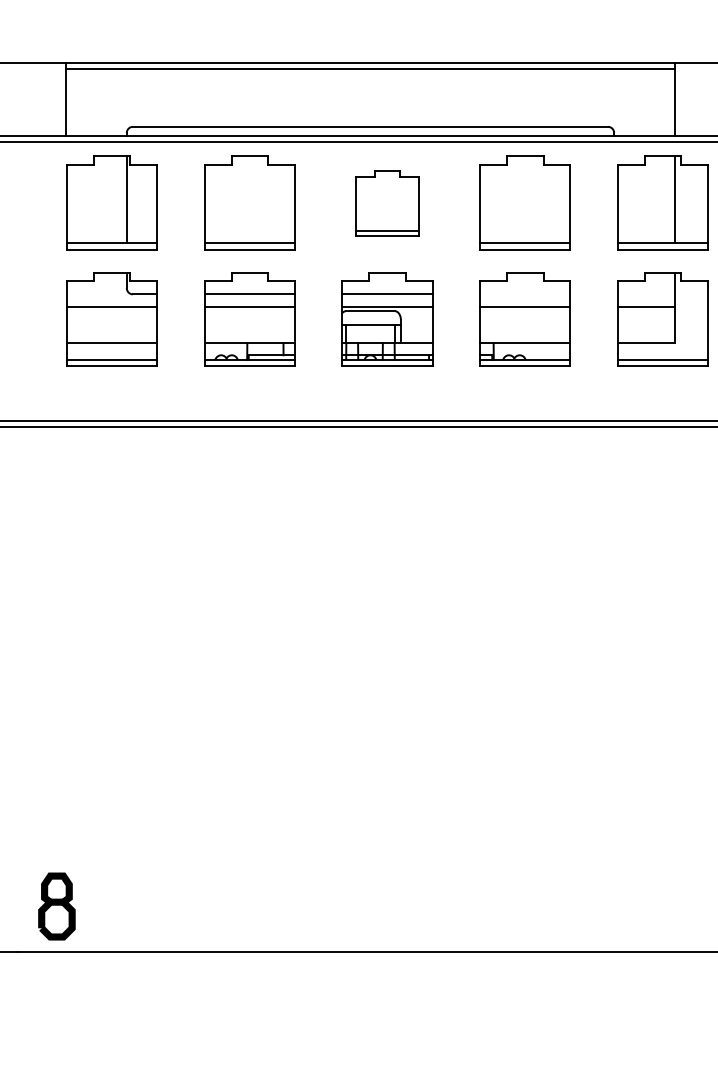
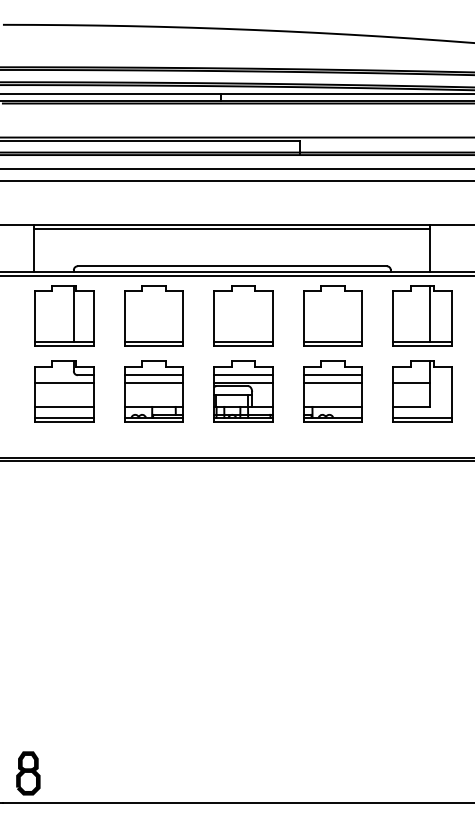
part: (387, 202) -> (243, 315), size x1.43
line: (524, 294) -> (332, 375), added

